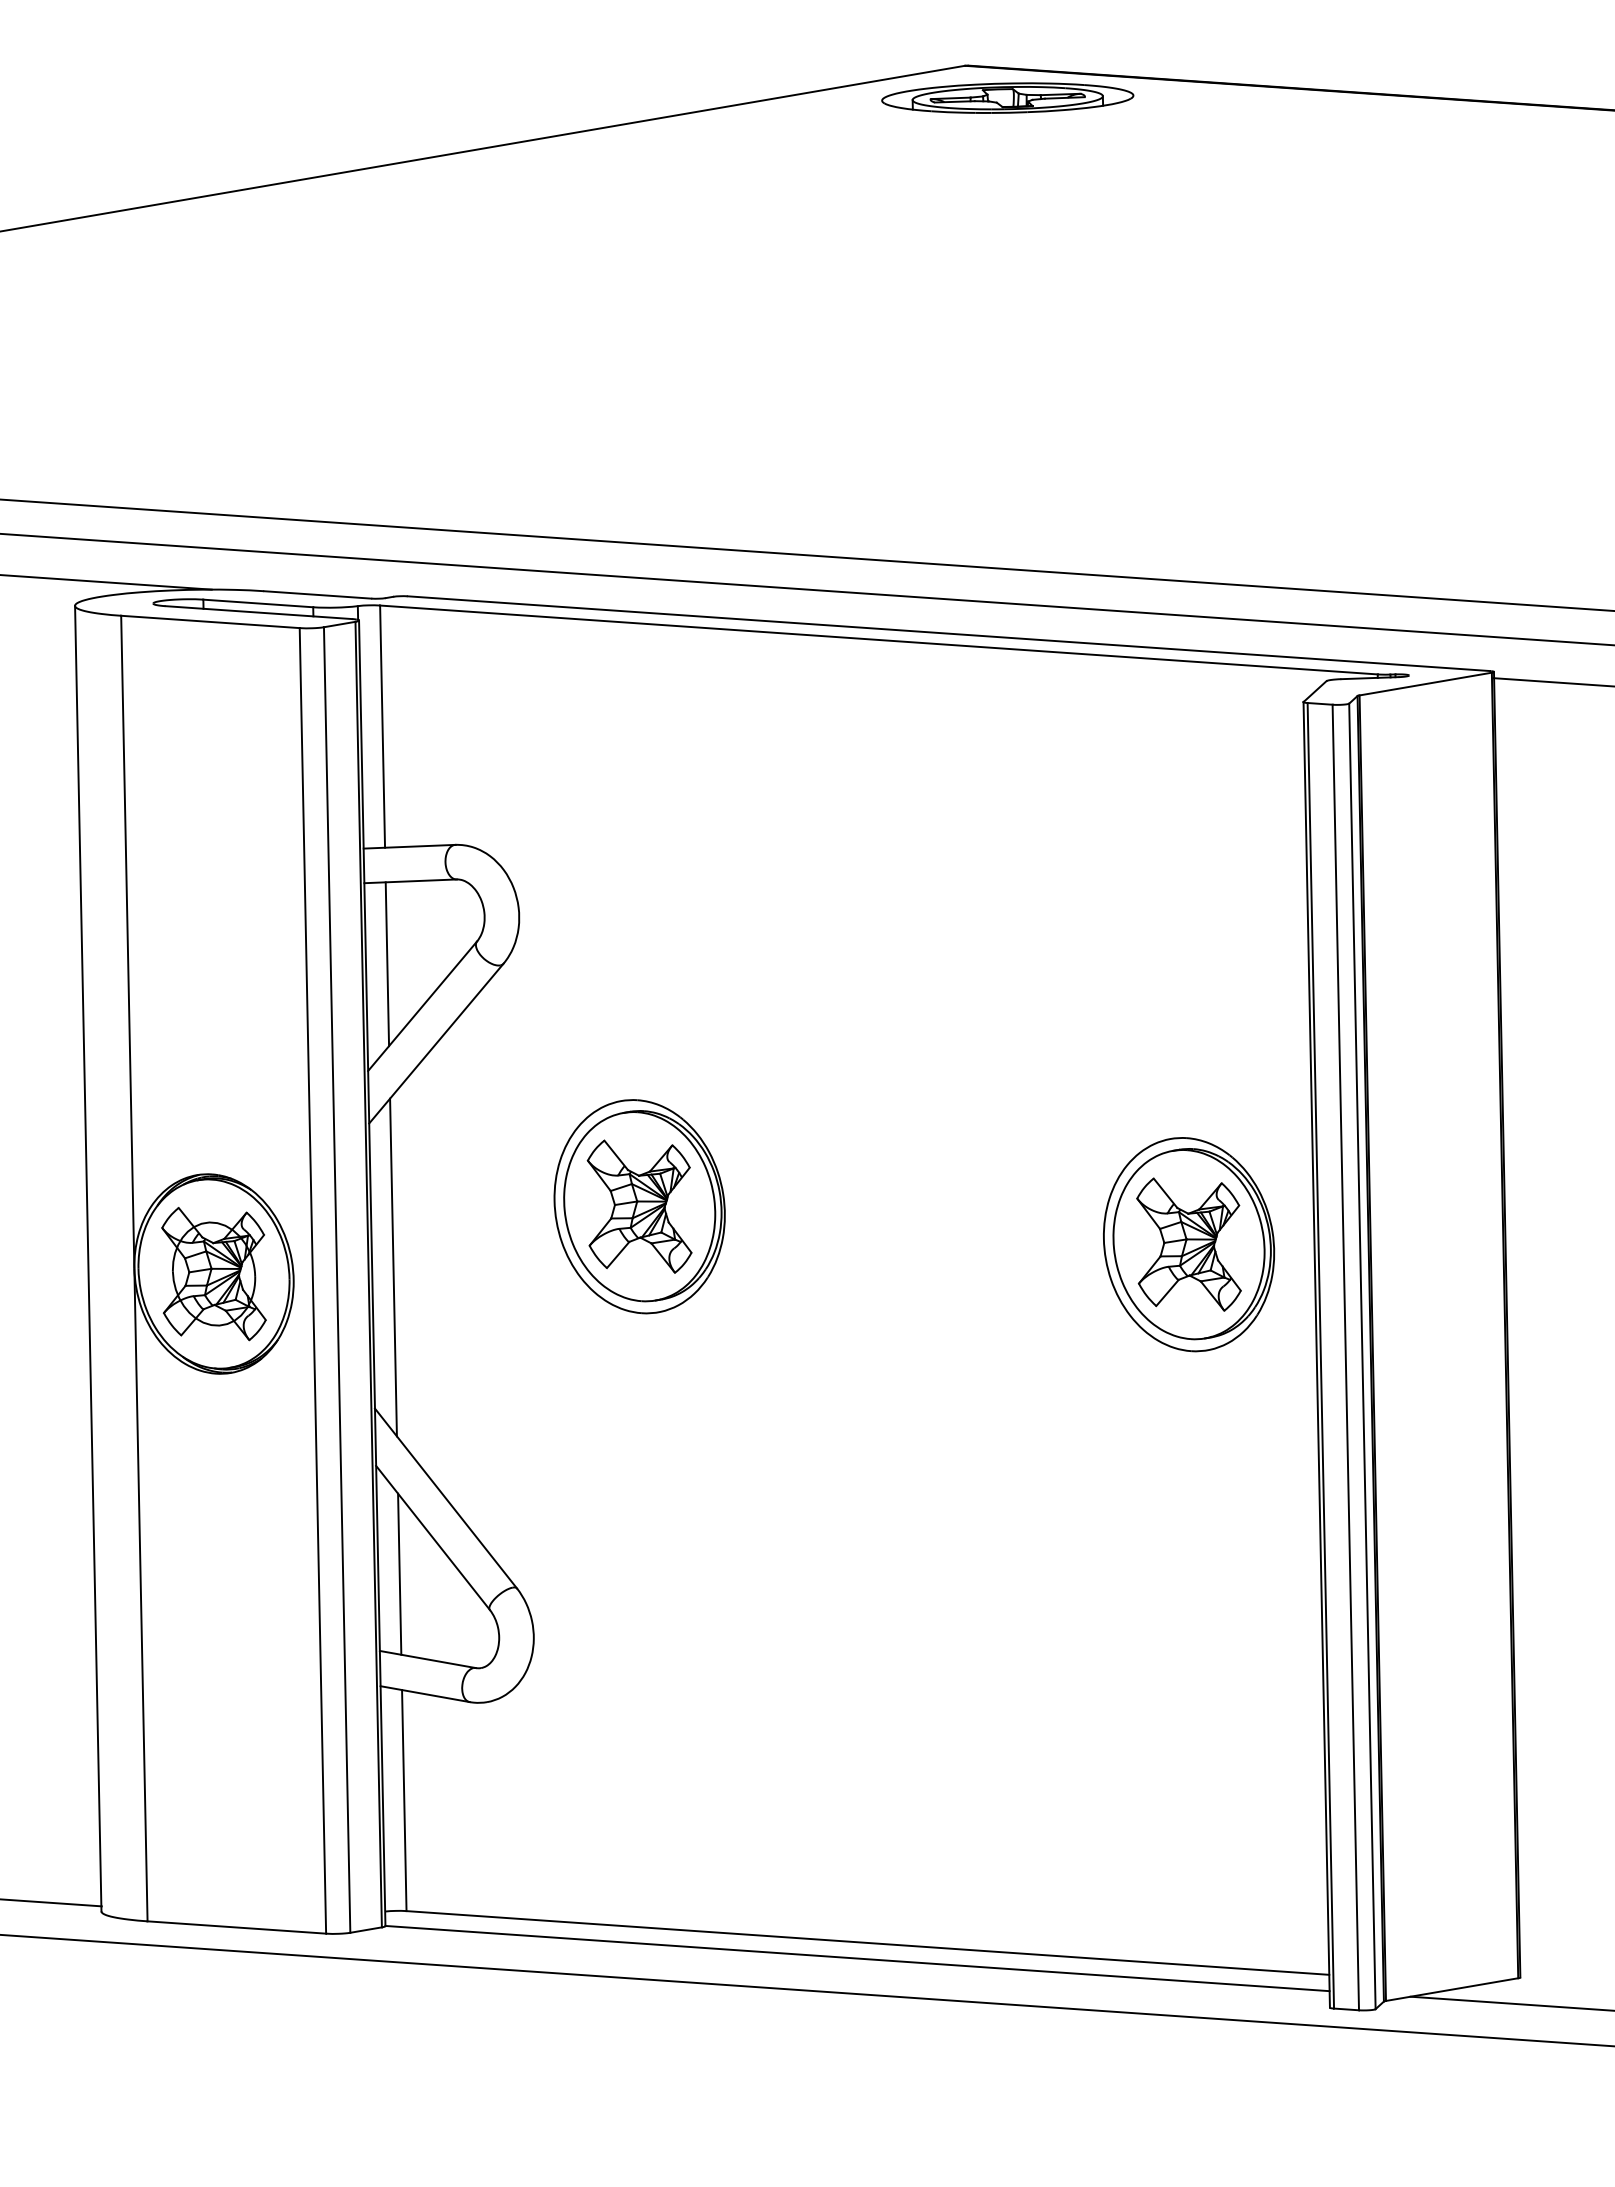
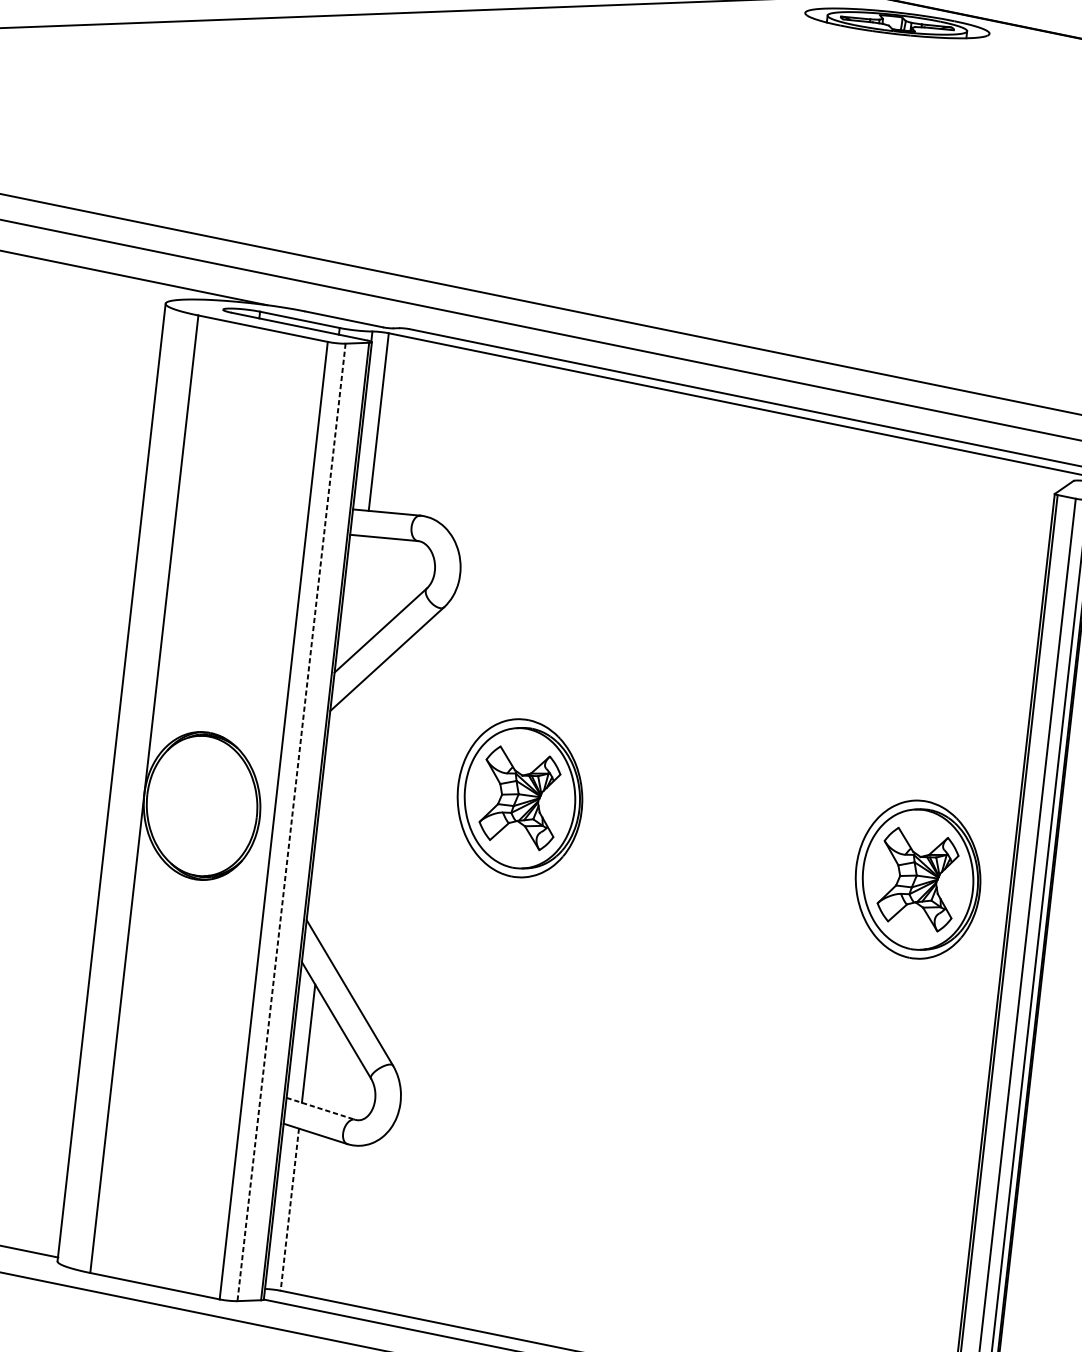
line: (387, 964) -> (359, 596), removed
line: (393, 1267) -> (333, 818), removed
part: (213, 1274) -> (201, 806), removed
line: (337, 1280) -> (291, 822), solid -> dashed
line: (427, 1659) -> (320, 1108), solid -> dashed
line: (404, 1800) -> (290, 1209), solid -> dashed

